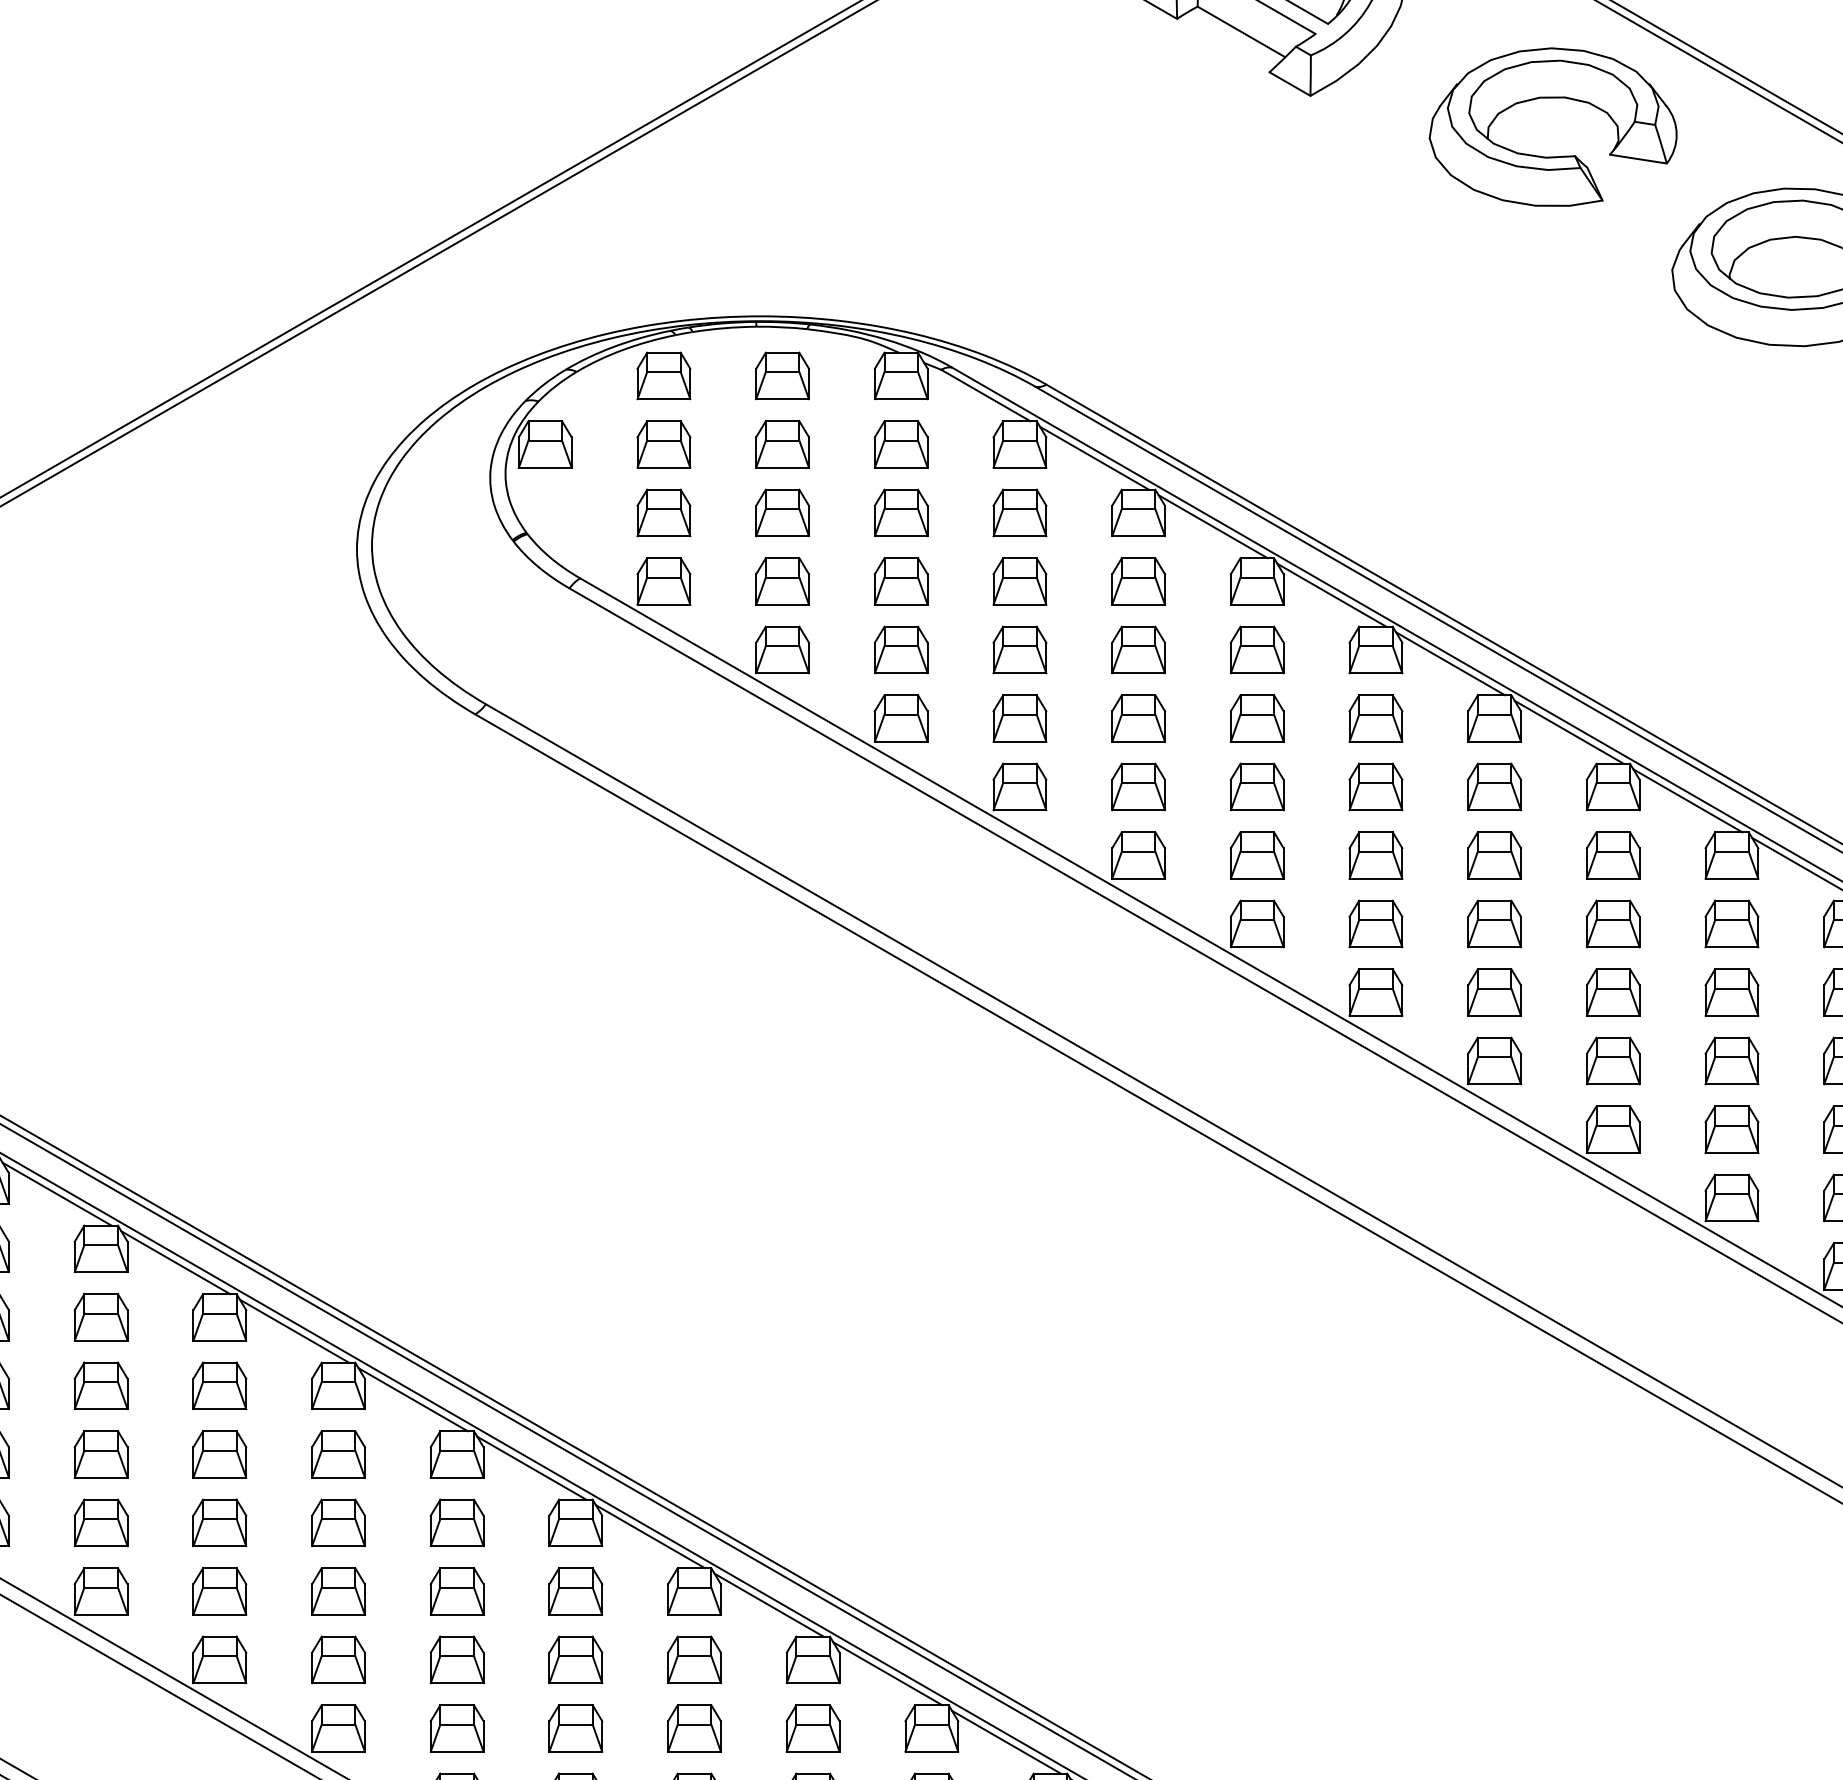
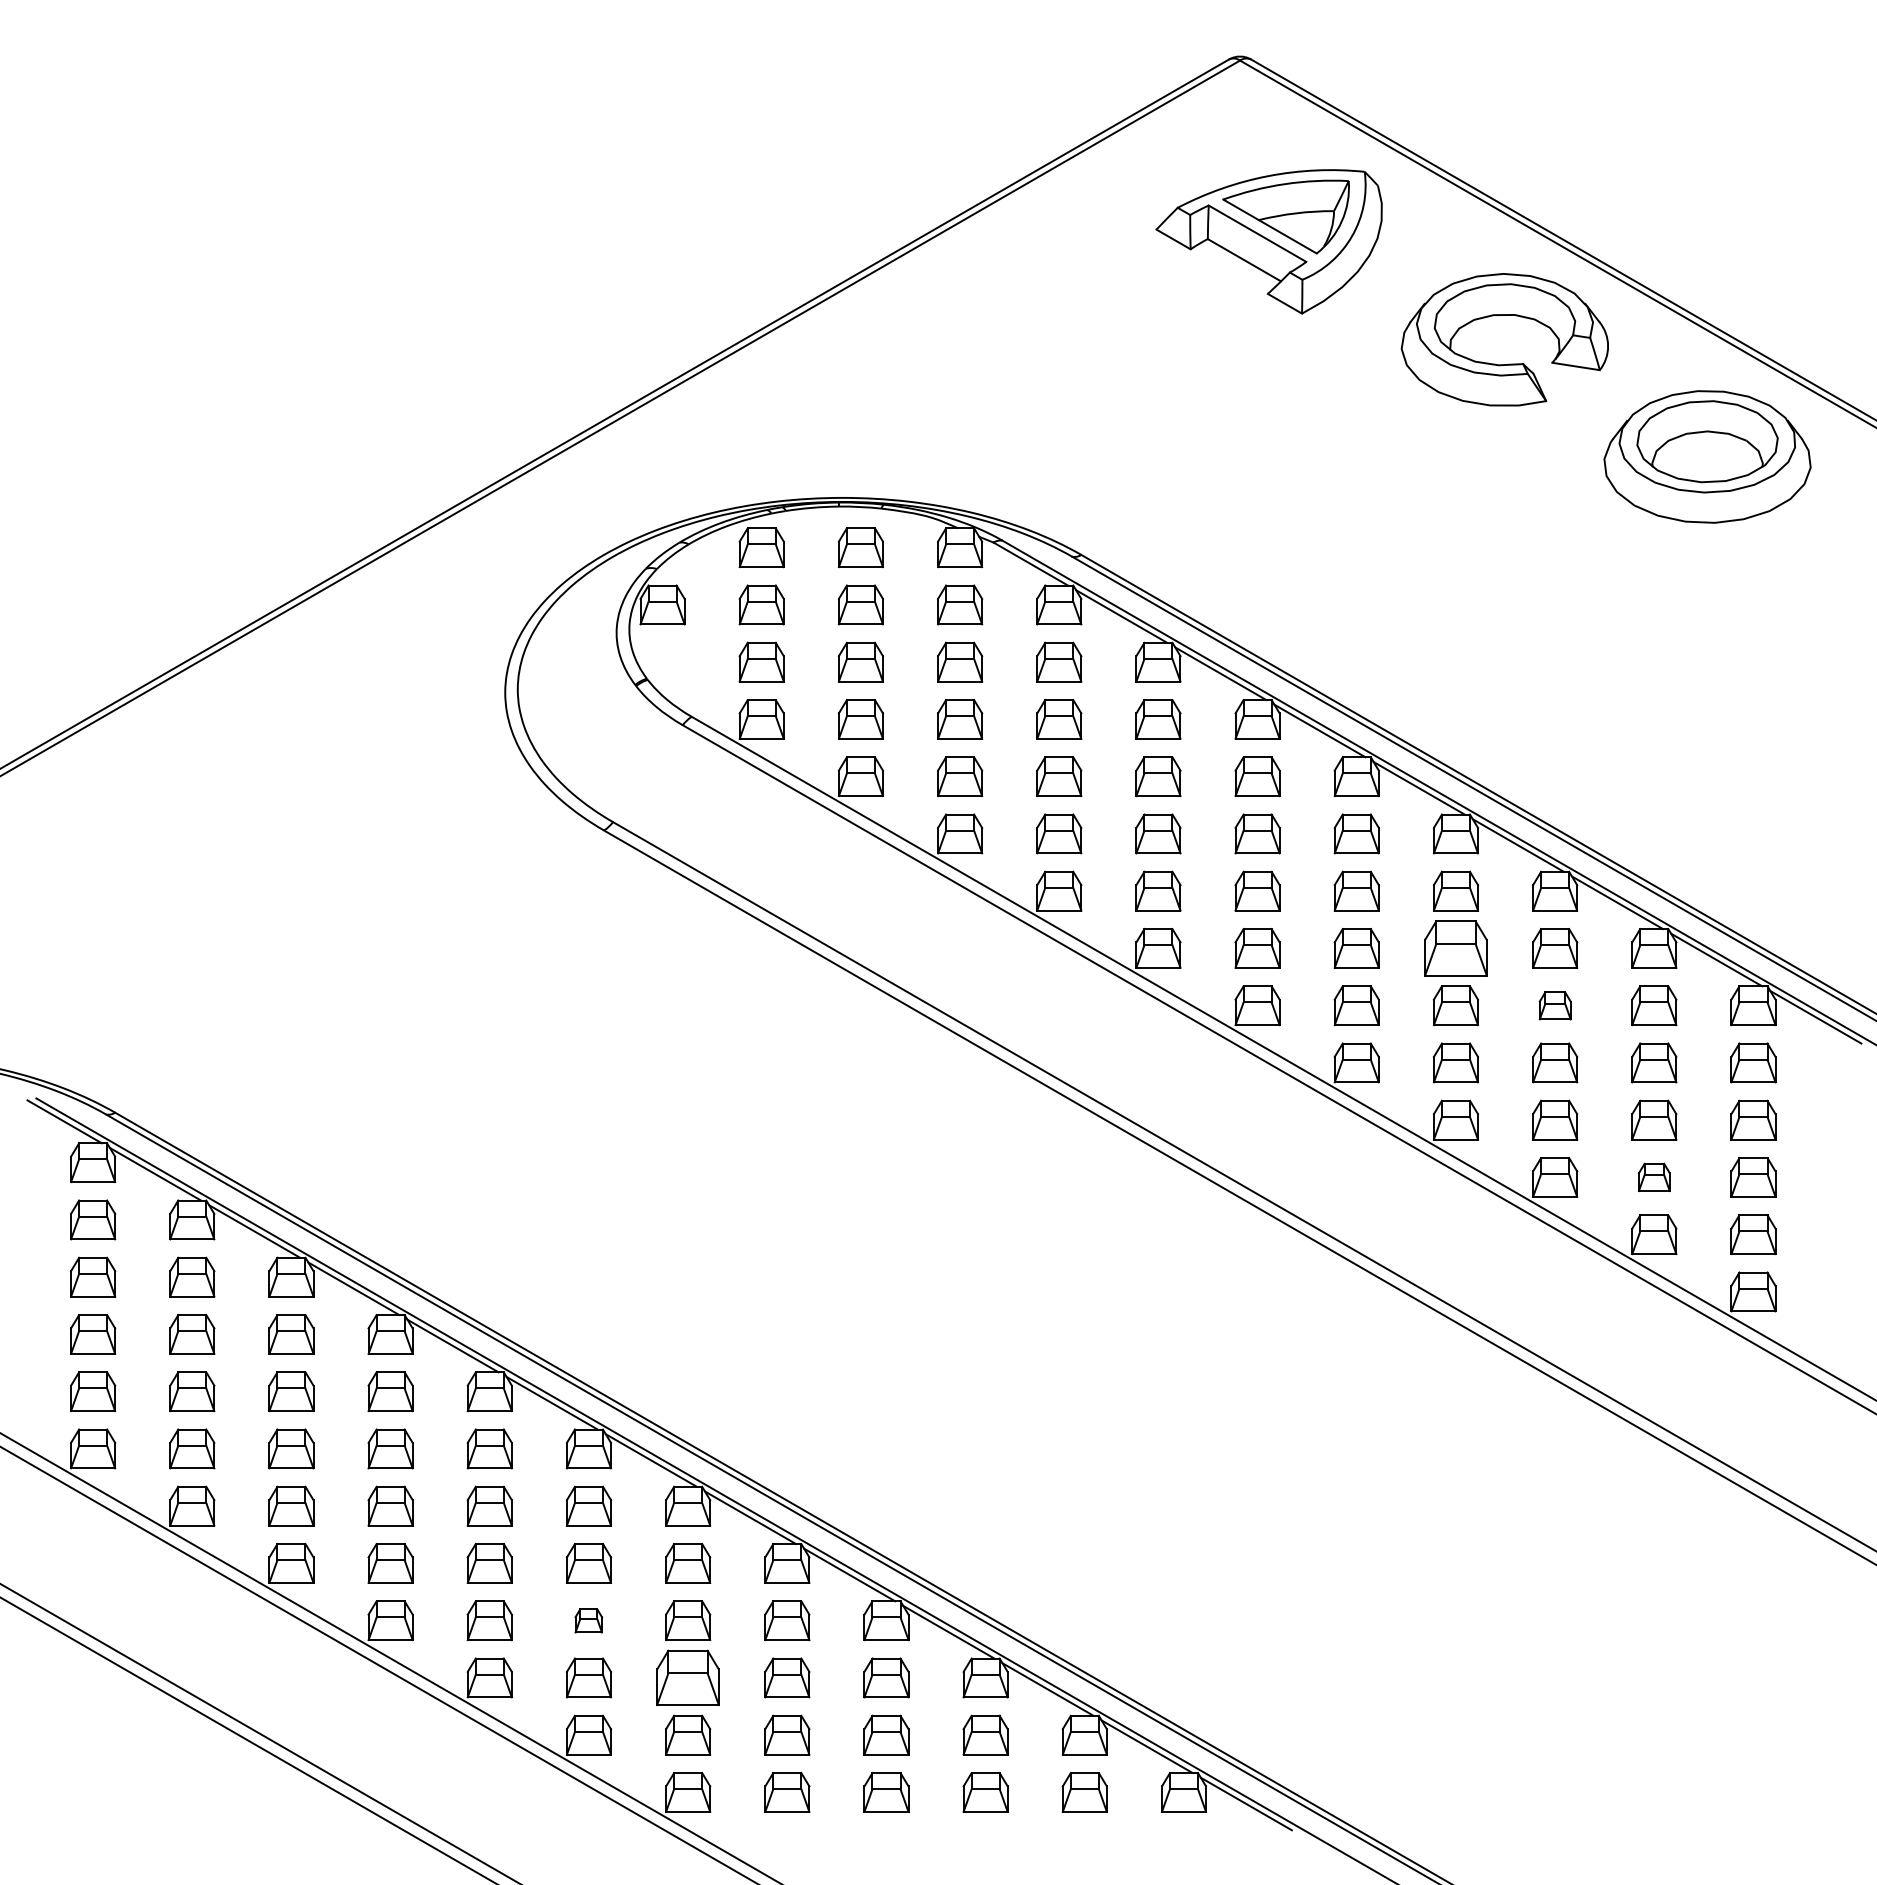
part: (1494, 855) -> (1455, 948), size x1.4
part: (1613, 923) -> (1555, 1005), size x0.7
part: (1732, 1129) -> (1654, 1177), size x0.7
part: (456, 1659) -> (588, 1620), size x0.6
part: (576, 1727) -> (688, 1677), size x1.4

